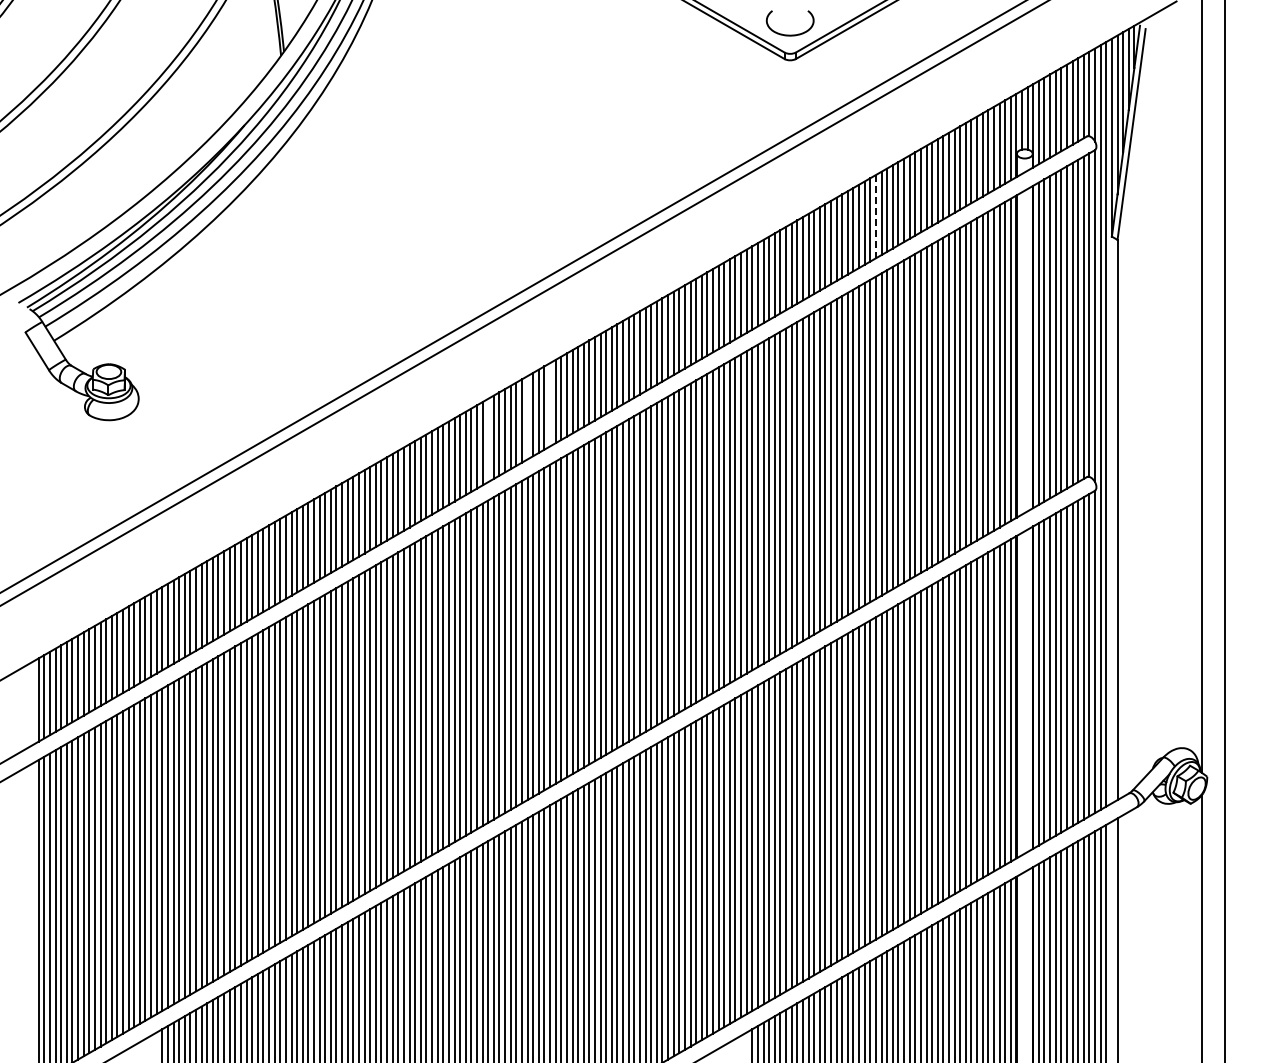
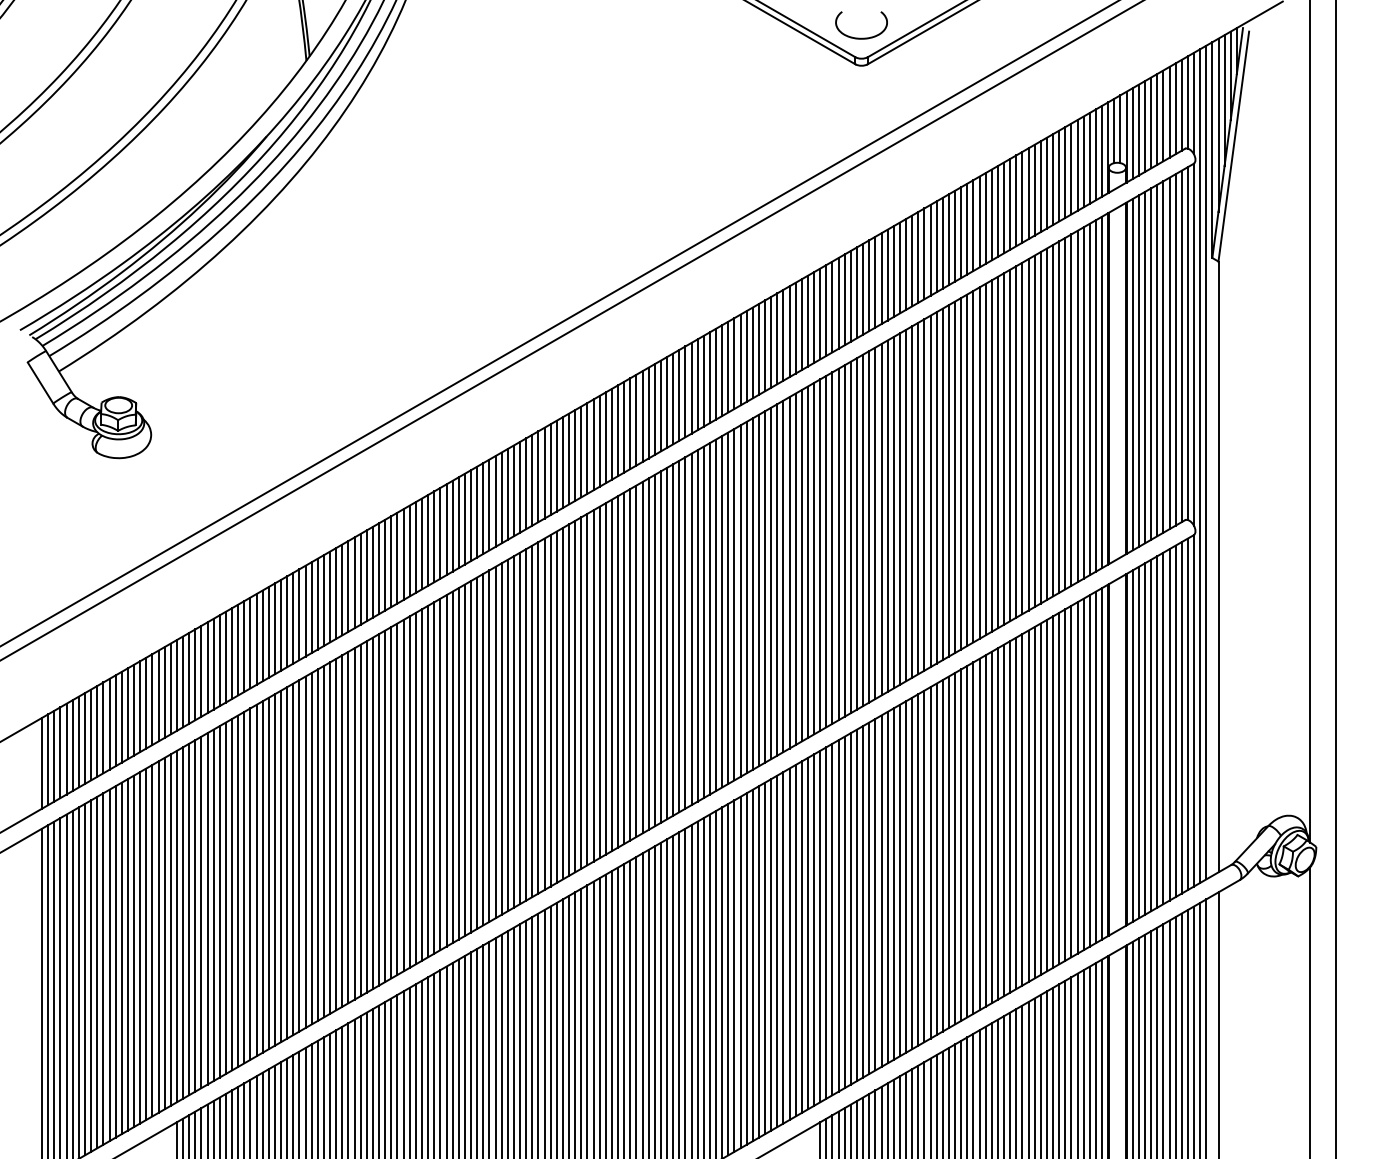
line: (875, 216) -> (954, 236), dashed -> solid
line: (550, 404) -> (600, 441), added
line: (527, 417) -> (575, 455), added
line: (488, 440) -> (532, 480), added

